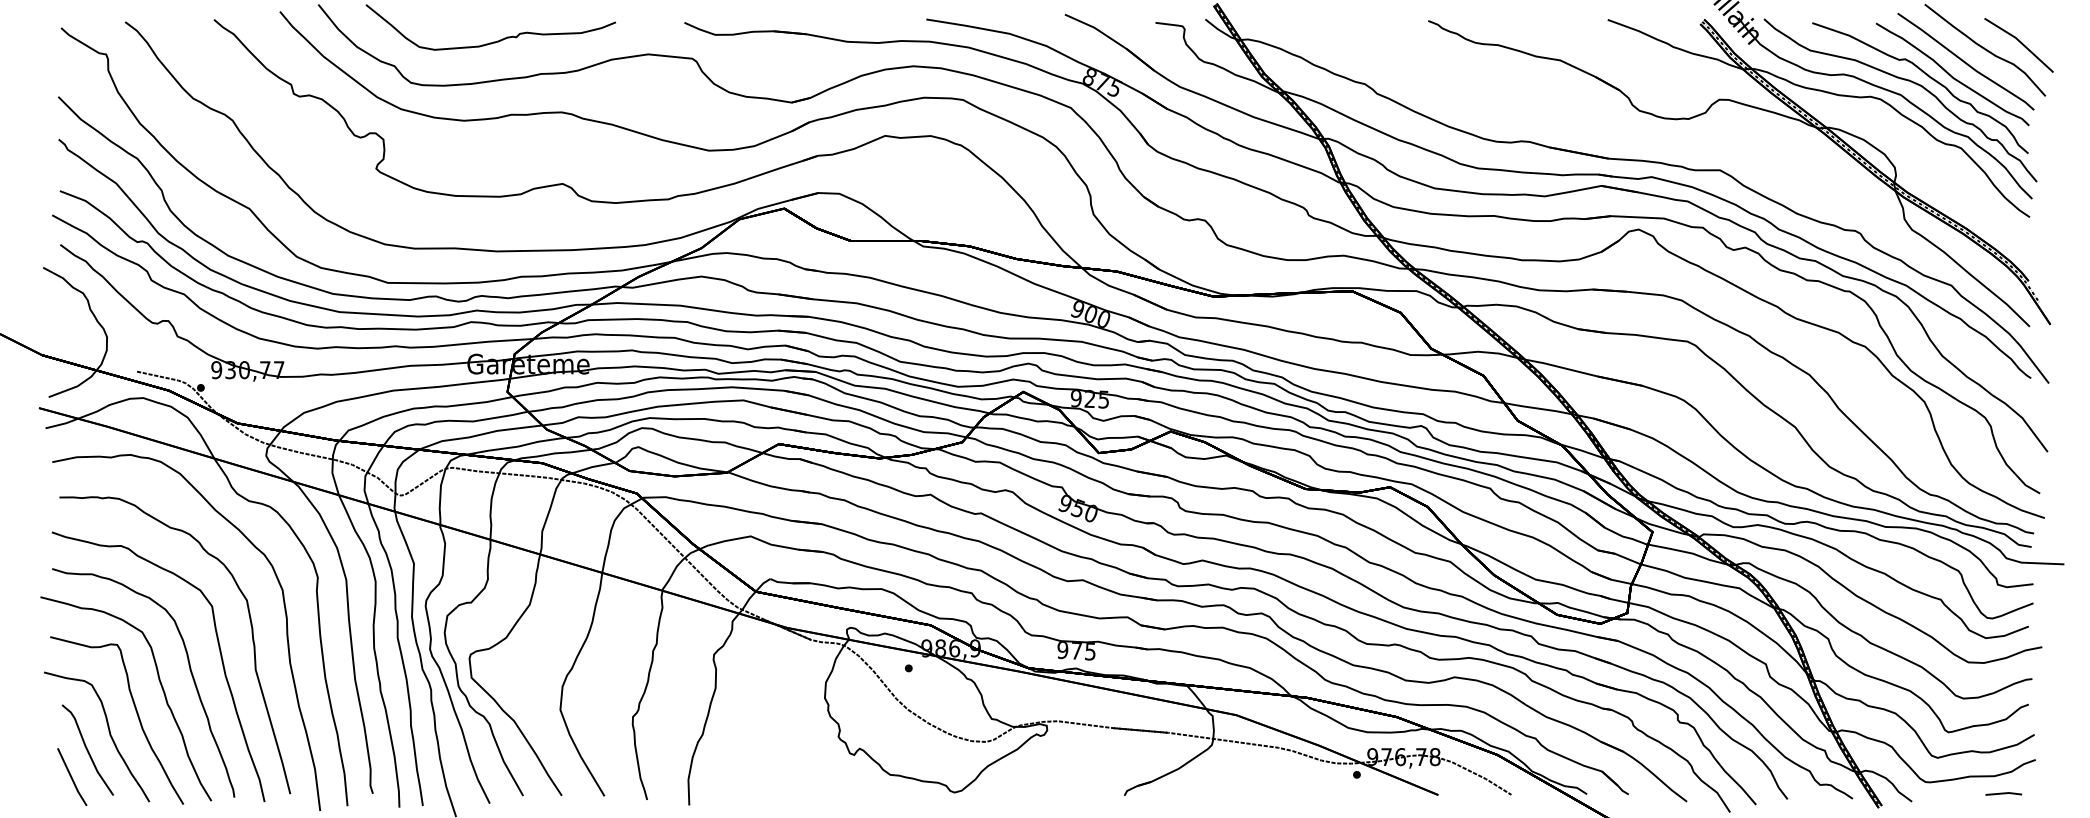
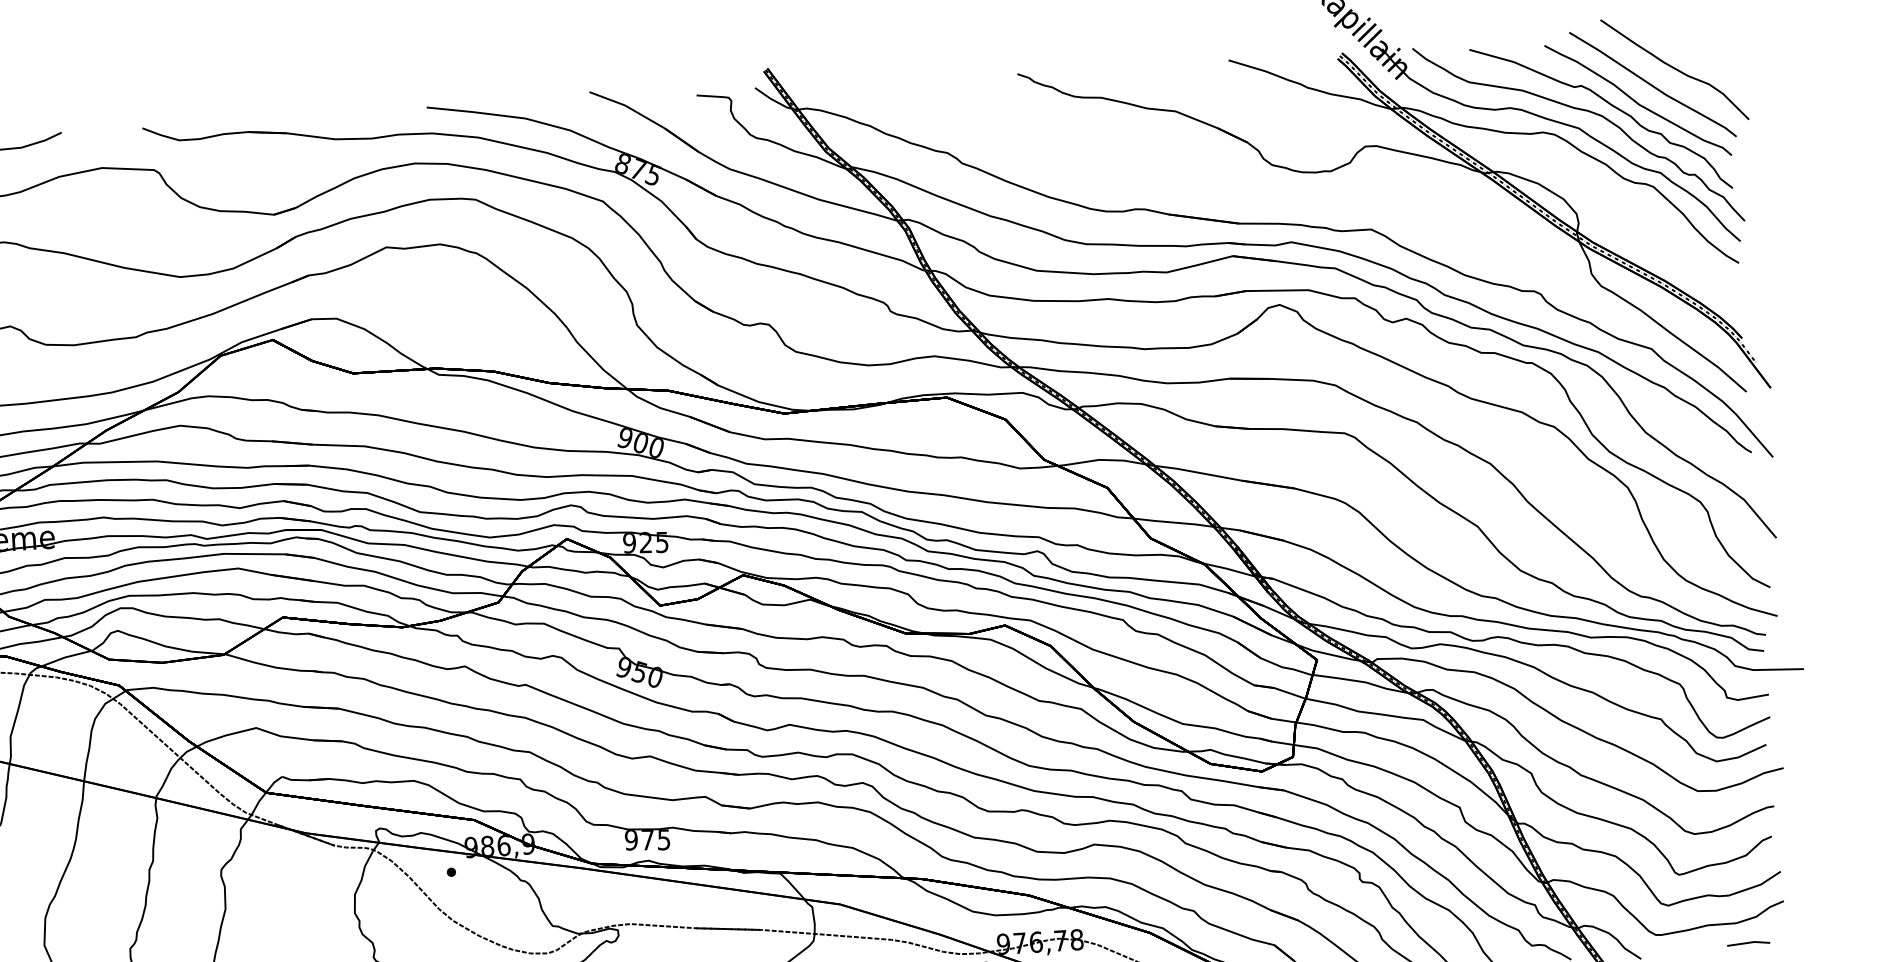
line: (2020, 43) -> (1715, 59), removed

